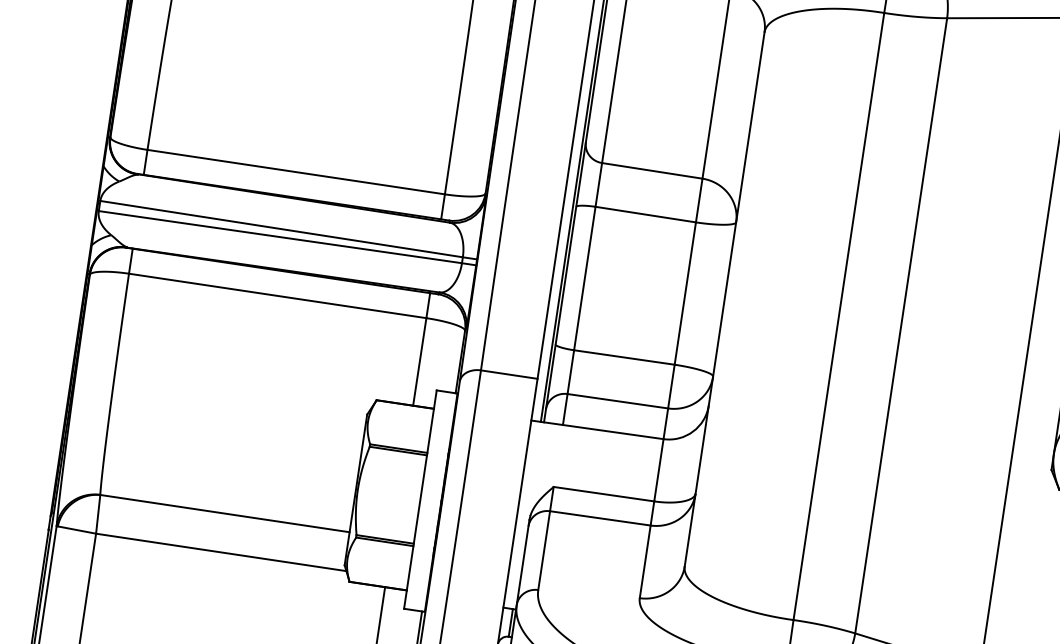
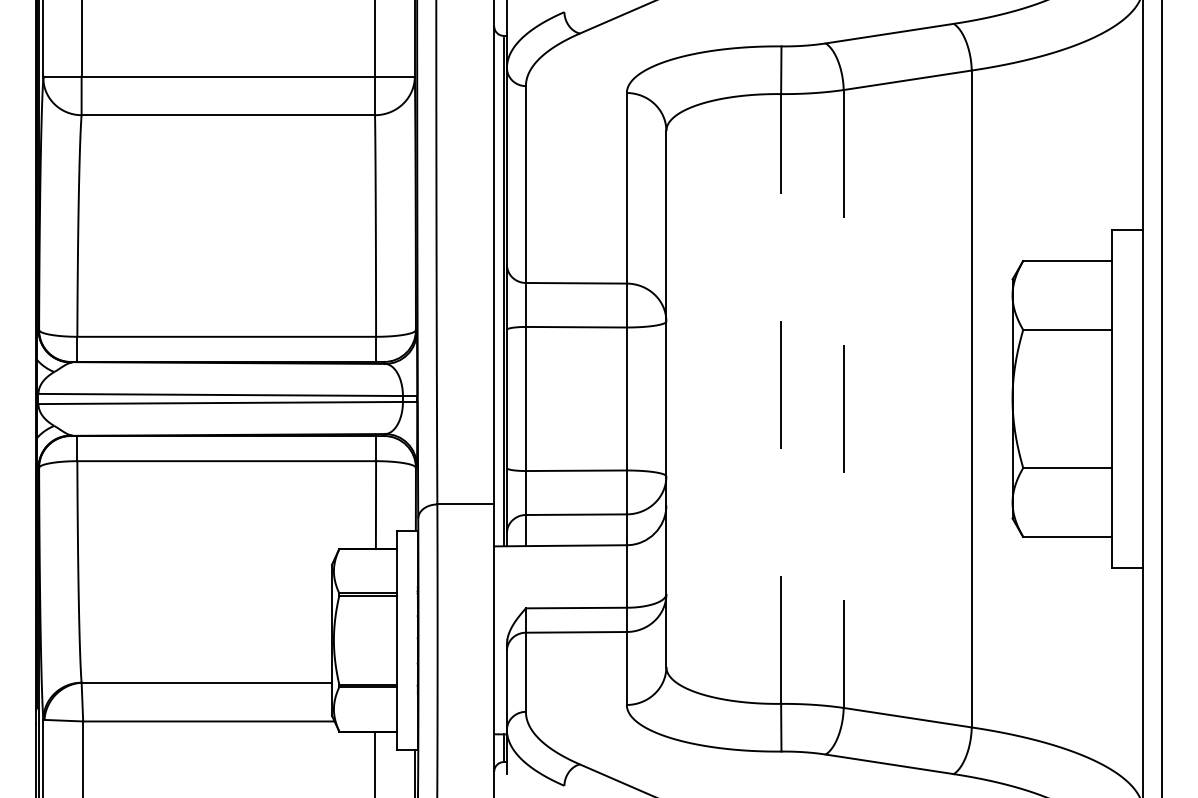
line: (839, 317) -> (781, 399), solid -> dashed
line: (901, 325) -> (843, 398), solid -> dashed

